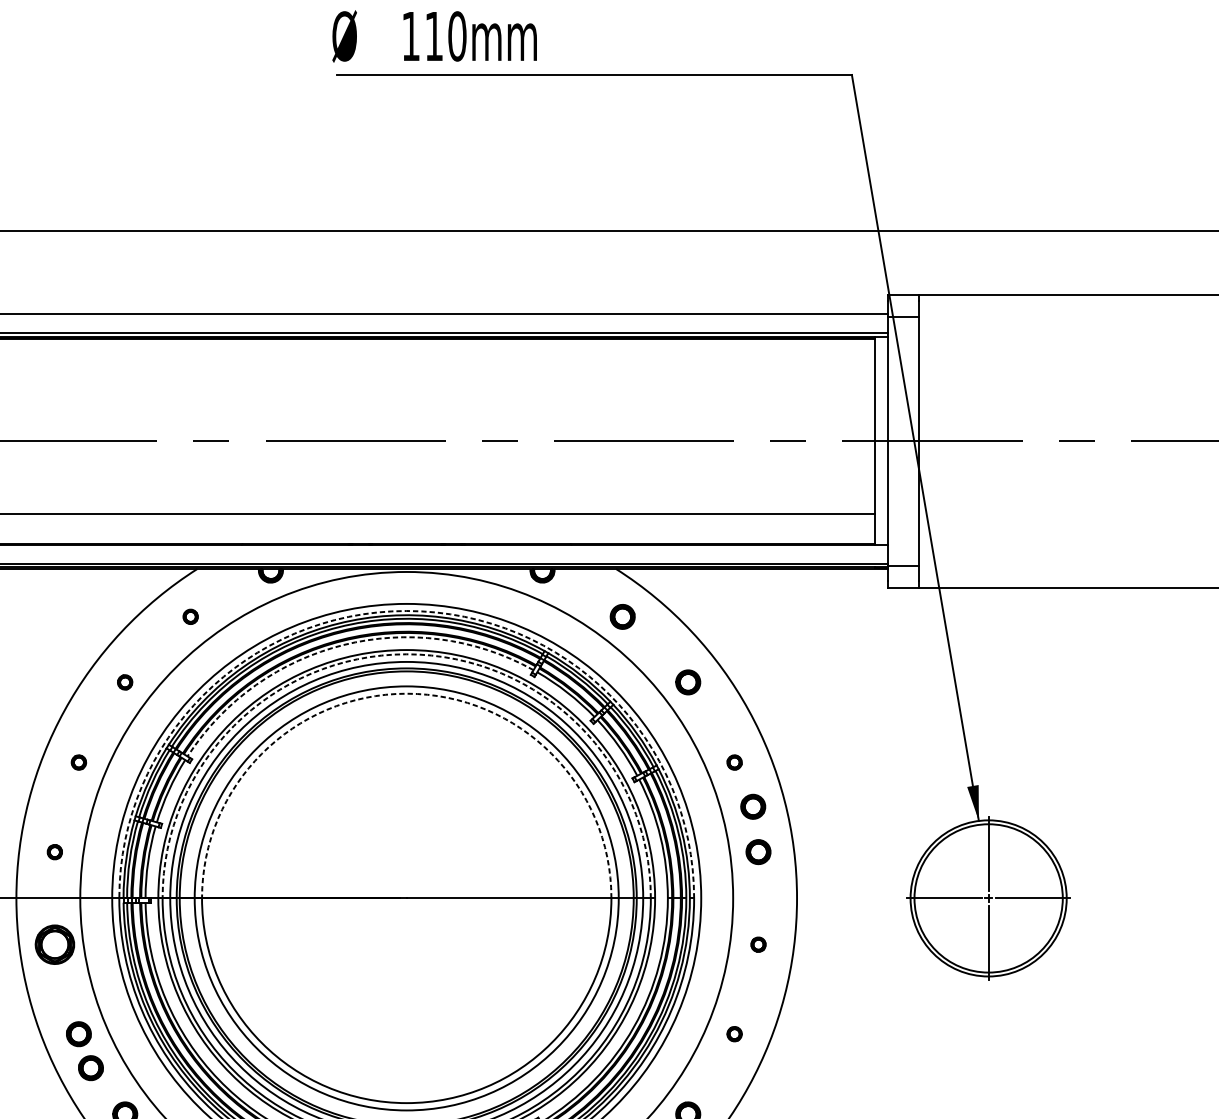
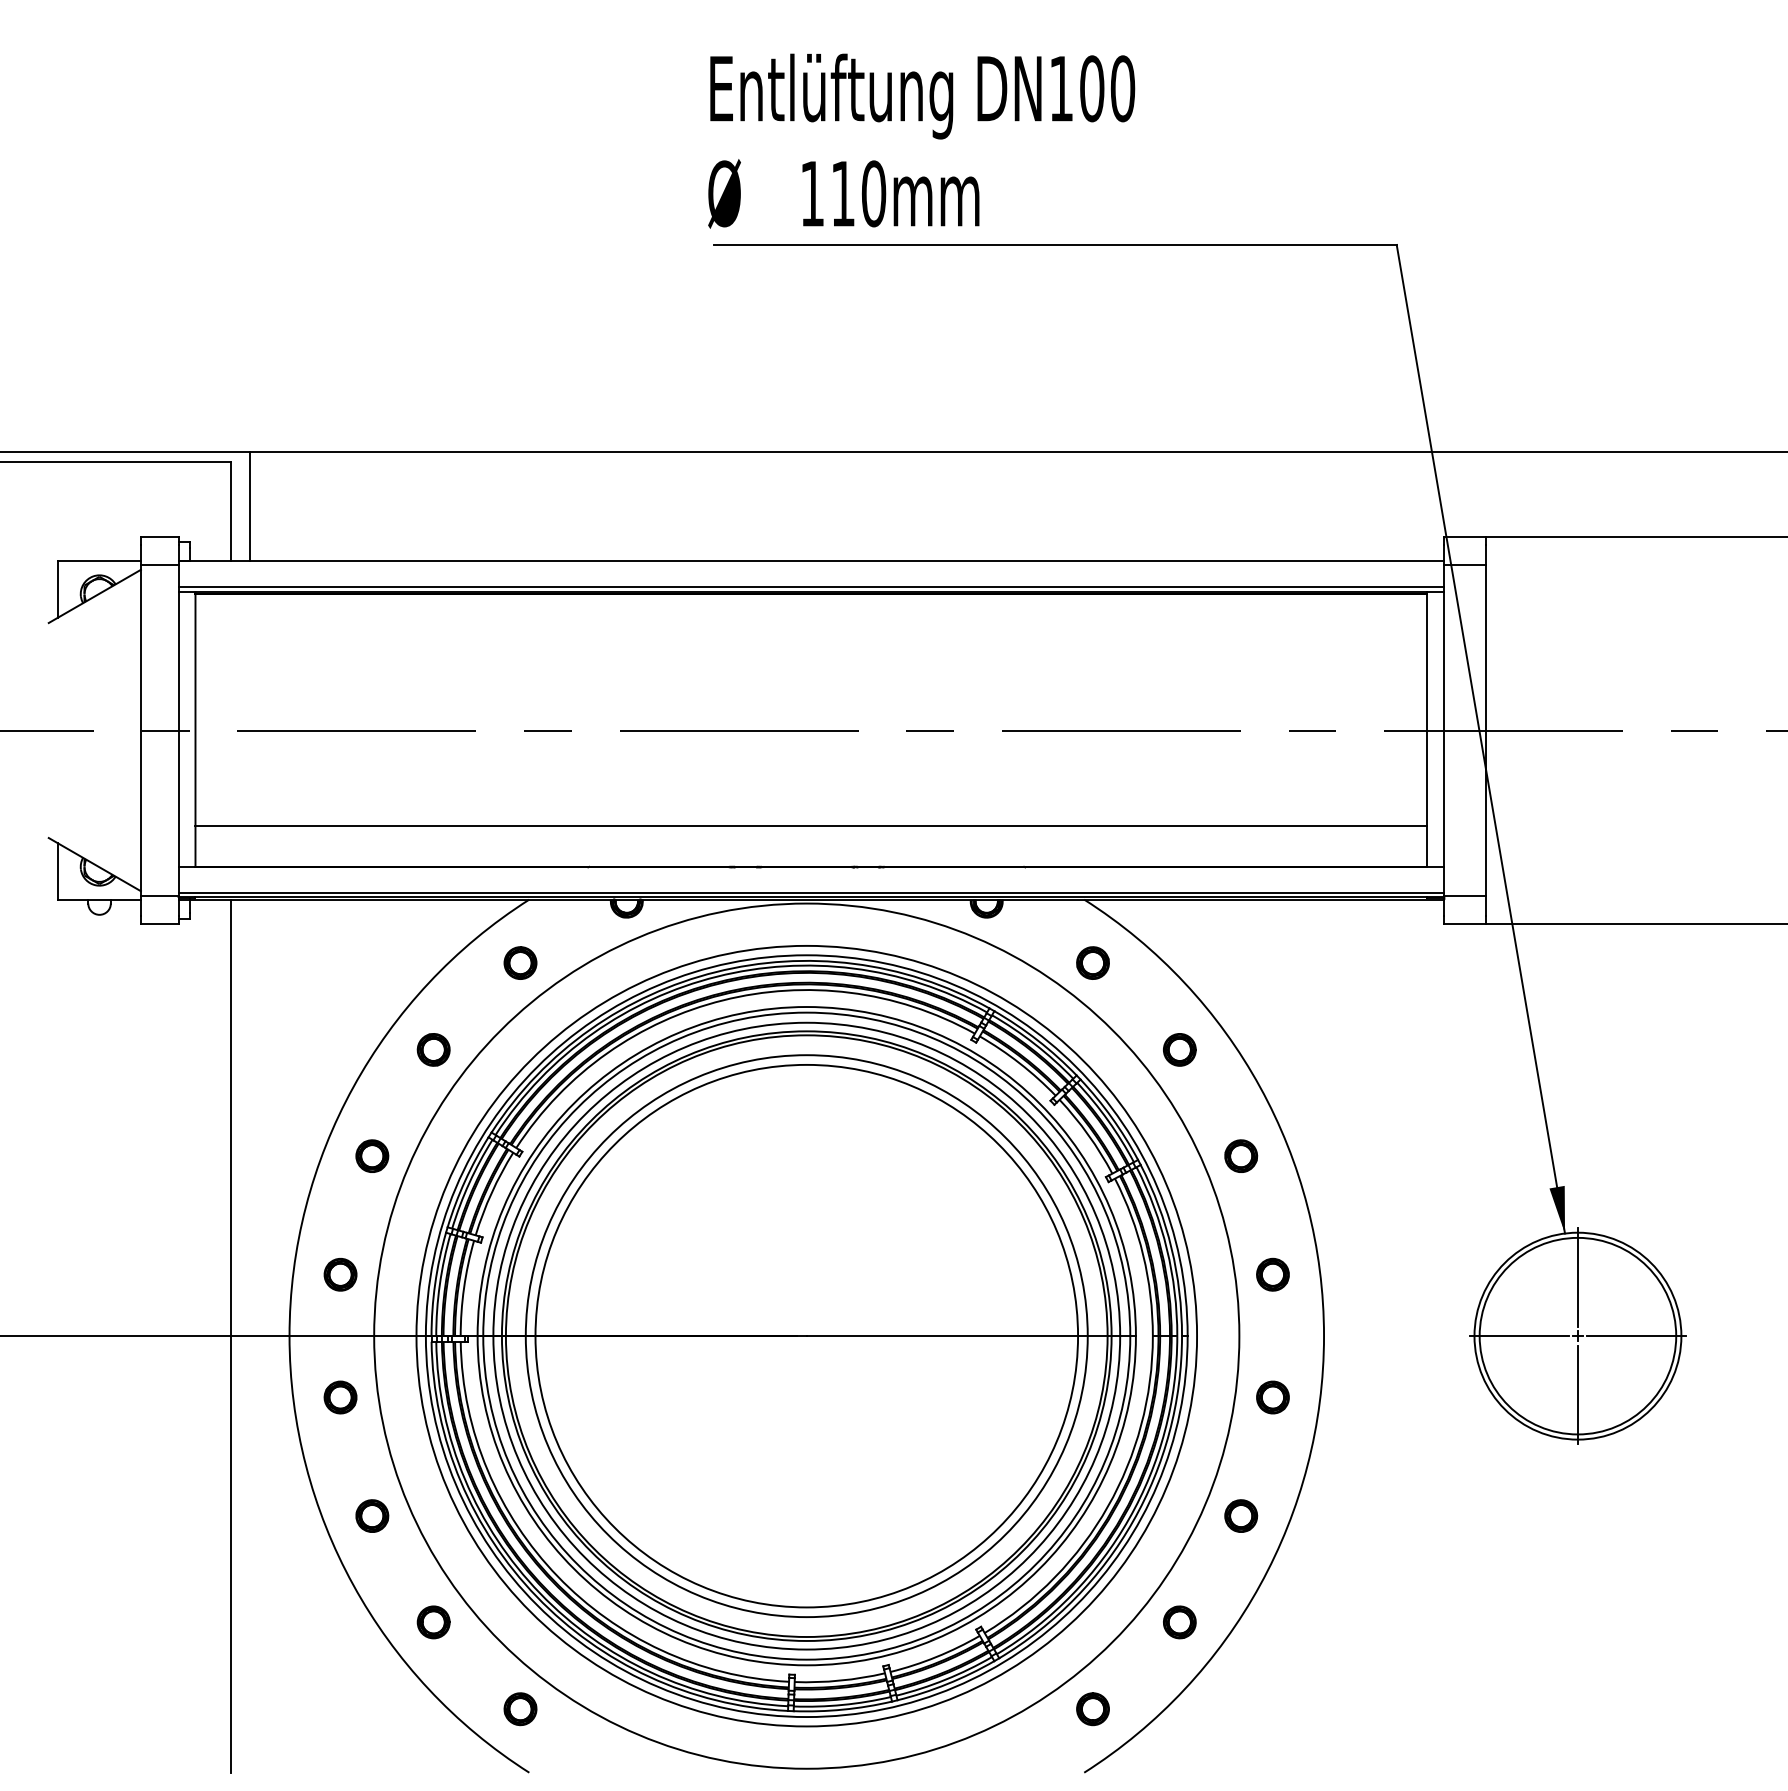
arc: (406, 611) -> (806, 955), dashed -> solid
part: (190, 616) -> (520, 962), size x1.67
arc: (343, 645) -> (723, 1000), dashed -> solid
arc: (406, 654) -> (806, 1012), dashed -> solid
part: (125, 682) -> (433, 1049), size x1.67
arc: (406, 693) -> (806, 1064), dashed -> solid
part: (79, 762) -> (372, 1155), size x1.67
part: (734, 762) -> (1241, 1155), size x1.67
part: (752, 806) -> (1265, 1214), removed
part: (54, 851) -> (340, 1274), size x1.67
part: (54, 944) -> (340, 1397), size x0.62
part: (758, 944) -> (1272, 1397), size x1.67
part: (734, 1033) -> (1241, 1515), size x1.67
part: (91, 1067) -> (388, 1560), removed

